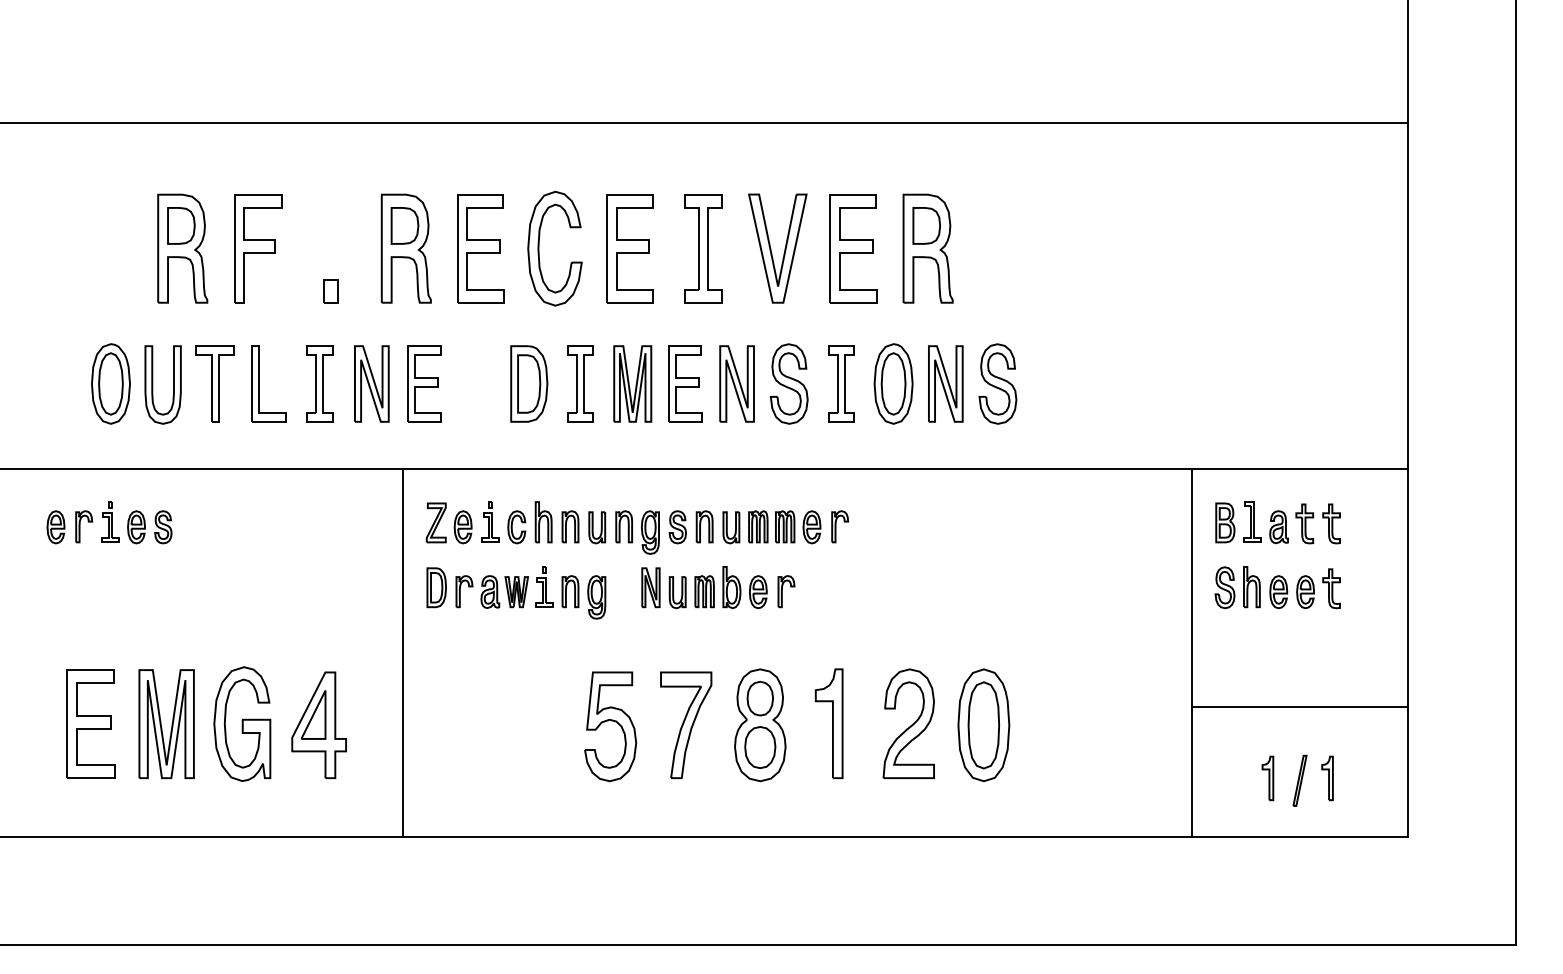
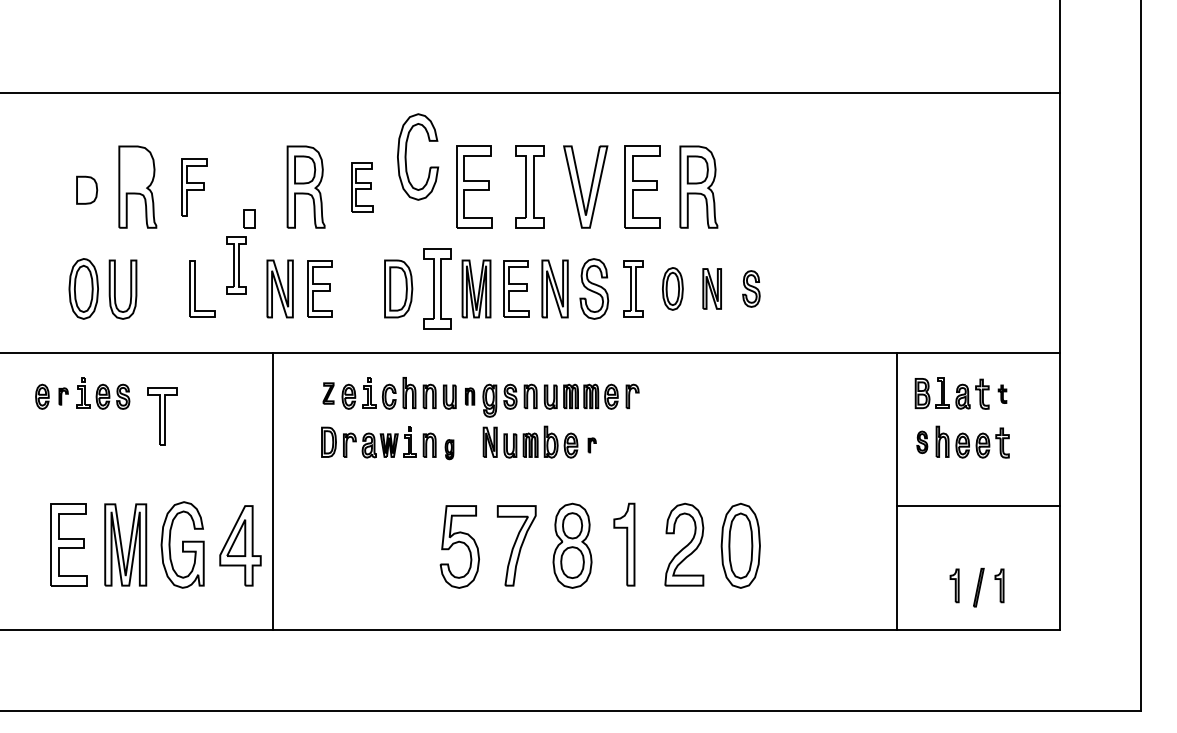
part: (181, 225) -> (87, 189), moved
part: (258, 248) -> (194, 186), size x0.7
part: (480, 248) -> (361, 186), size x0.6
part: (539, 248) -> (406, 156), moved
part: (214, 383) -> (161, 415), moved
part: (319, 383) -> (236, 265), moved
part: (580, 383) -> (437, 288), size x1.4
part: (893, 383) -> (672, 288), size x0.7
part: (945, 383) -> (711, 288), size x0.7
part: (997, 383) -> (751, 288), size x0.6
part: (435, 522) -> (328, 393), size x0.7
part: (1331, 523) -> (1002, 393), size x0.6
part: (84, 526) -> (63, 396), size x0.7
part: (623, 526) -> (469, 396), size x0.7
part: (1224, 587) -> (921, 442), size x0.7
part: (786, 591) -> (592, 445), size x0.6
part: (596, 597) -> (449, 449), size x0.6
line: (403, 652) -> (273, 491), moved
line: (1299, 706) -> (978, 506), moved

